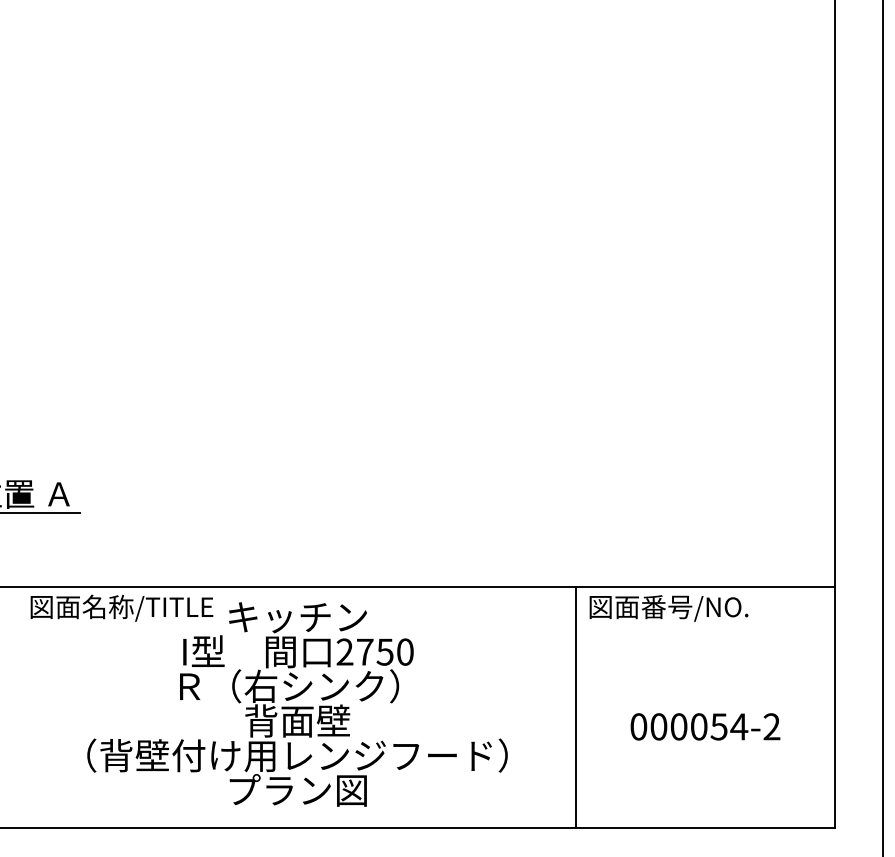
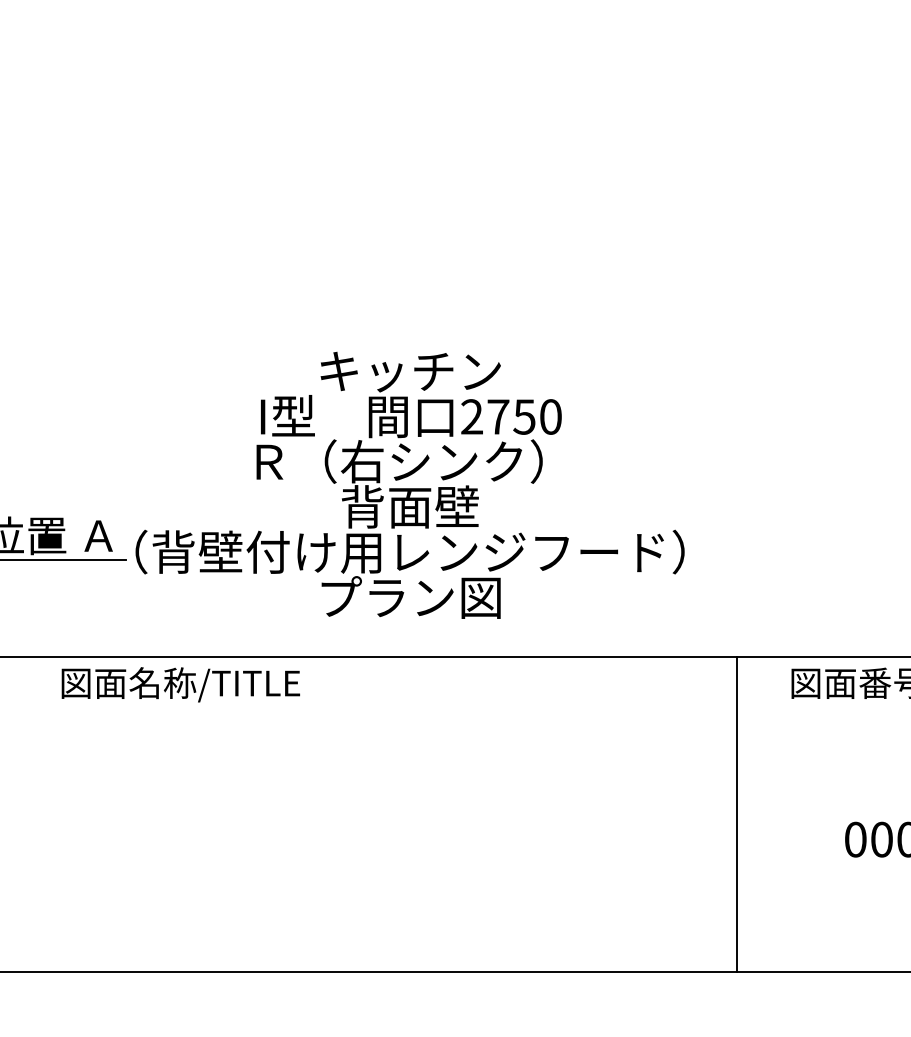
text: (297, 704) -> (410, 485), moved
line: (575, 707) -> (736, 814), moved

